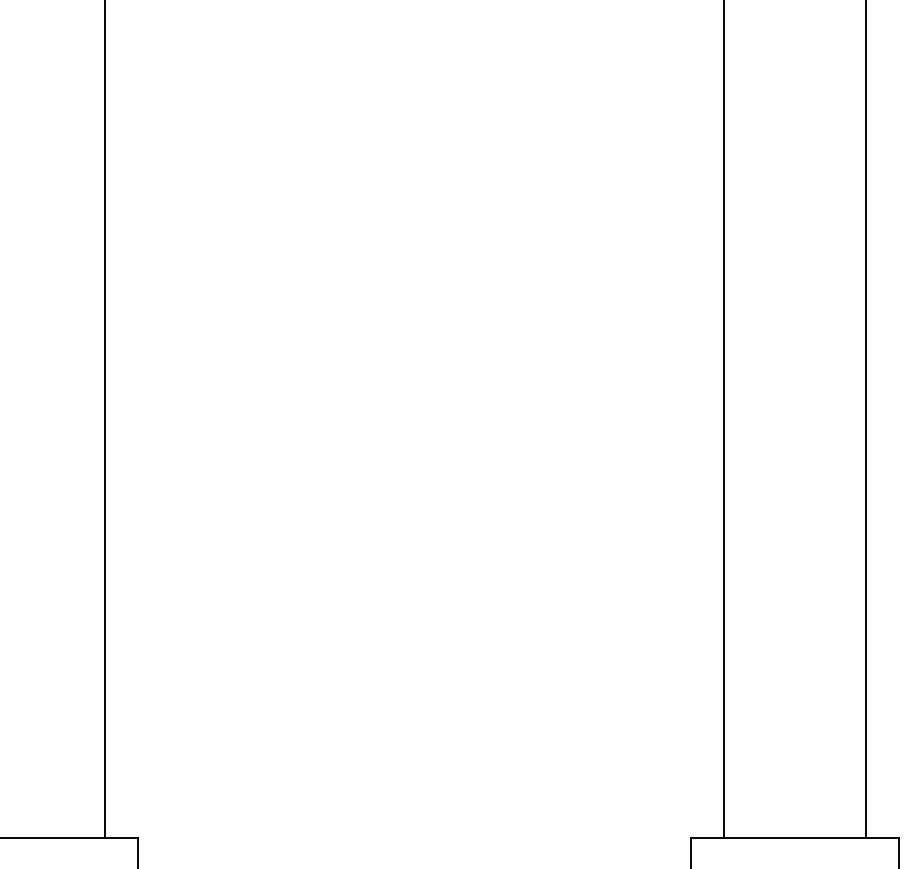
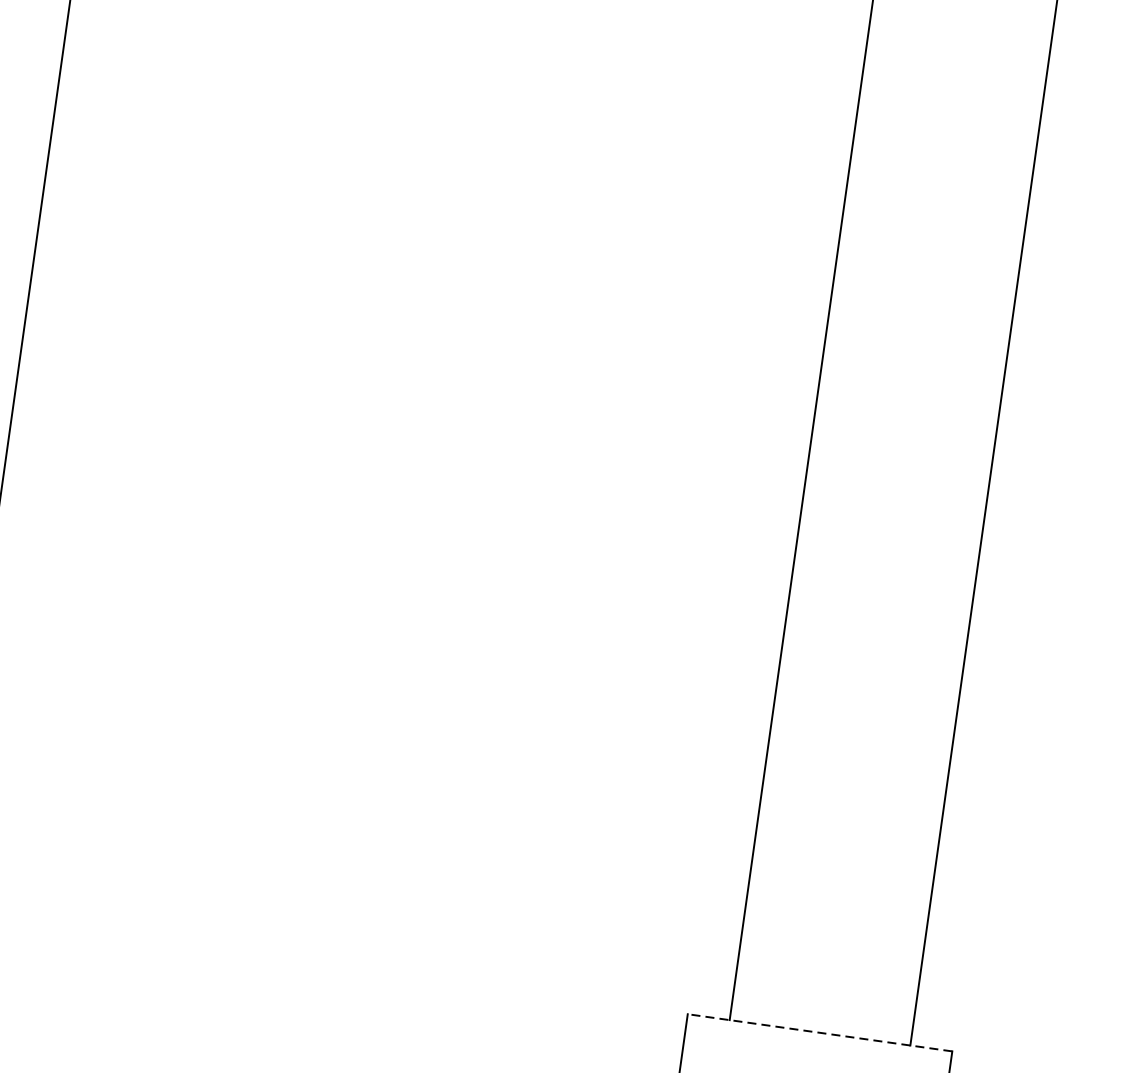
line: (795, 837) -> (820, 1032), solid -> dashed

